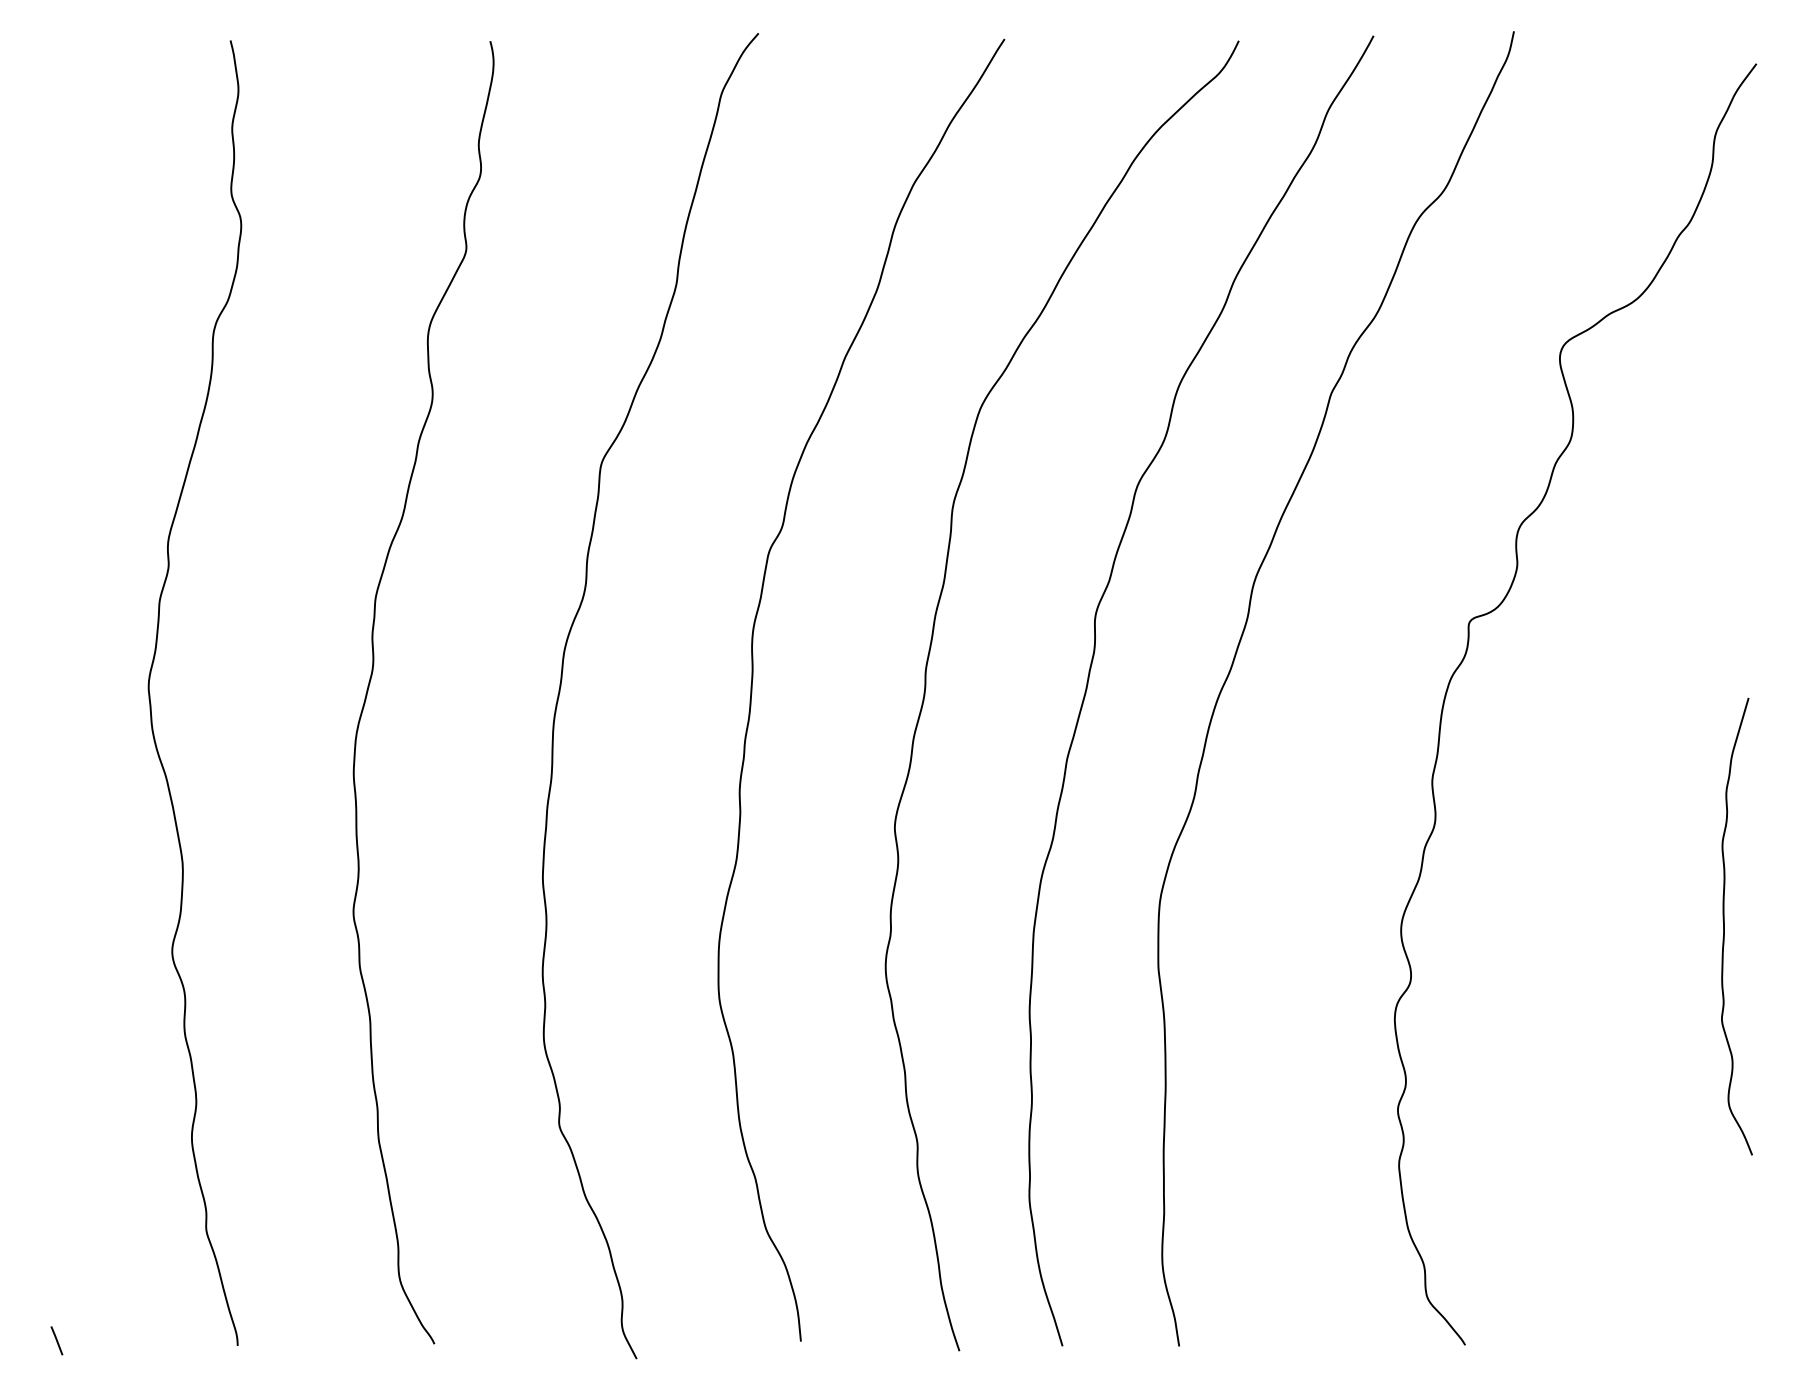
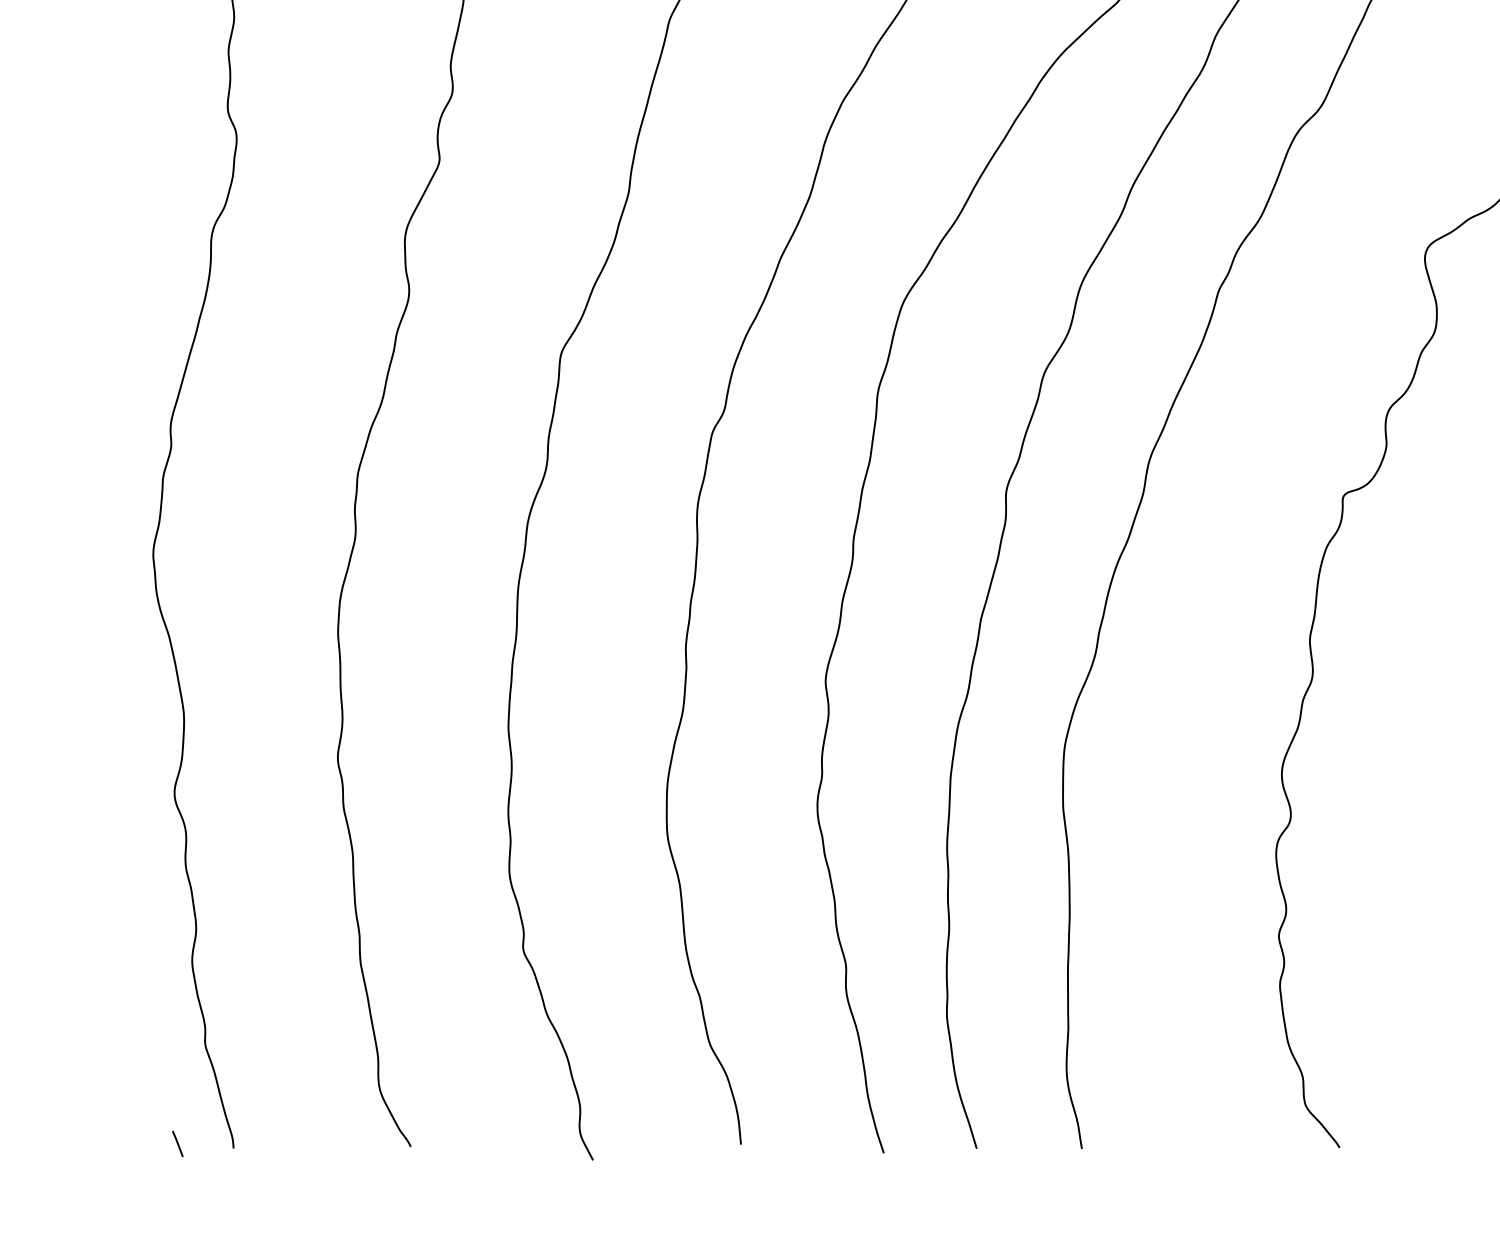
line: (56, 1340) -> (177, 1143), moved

